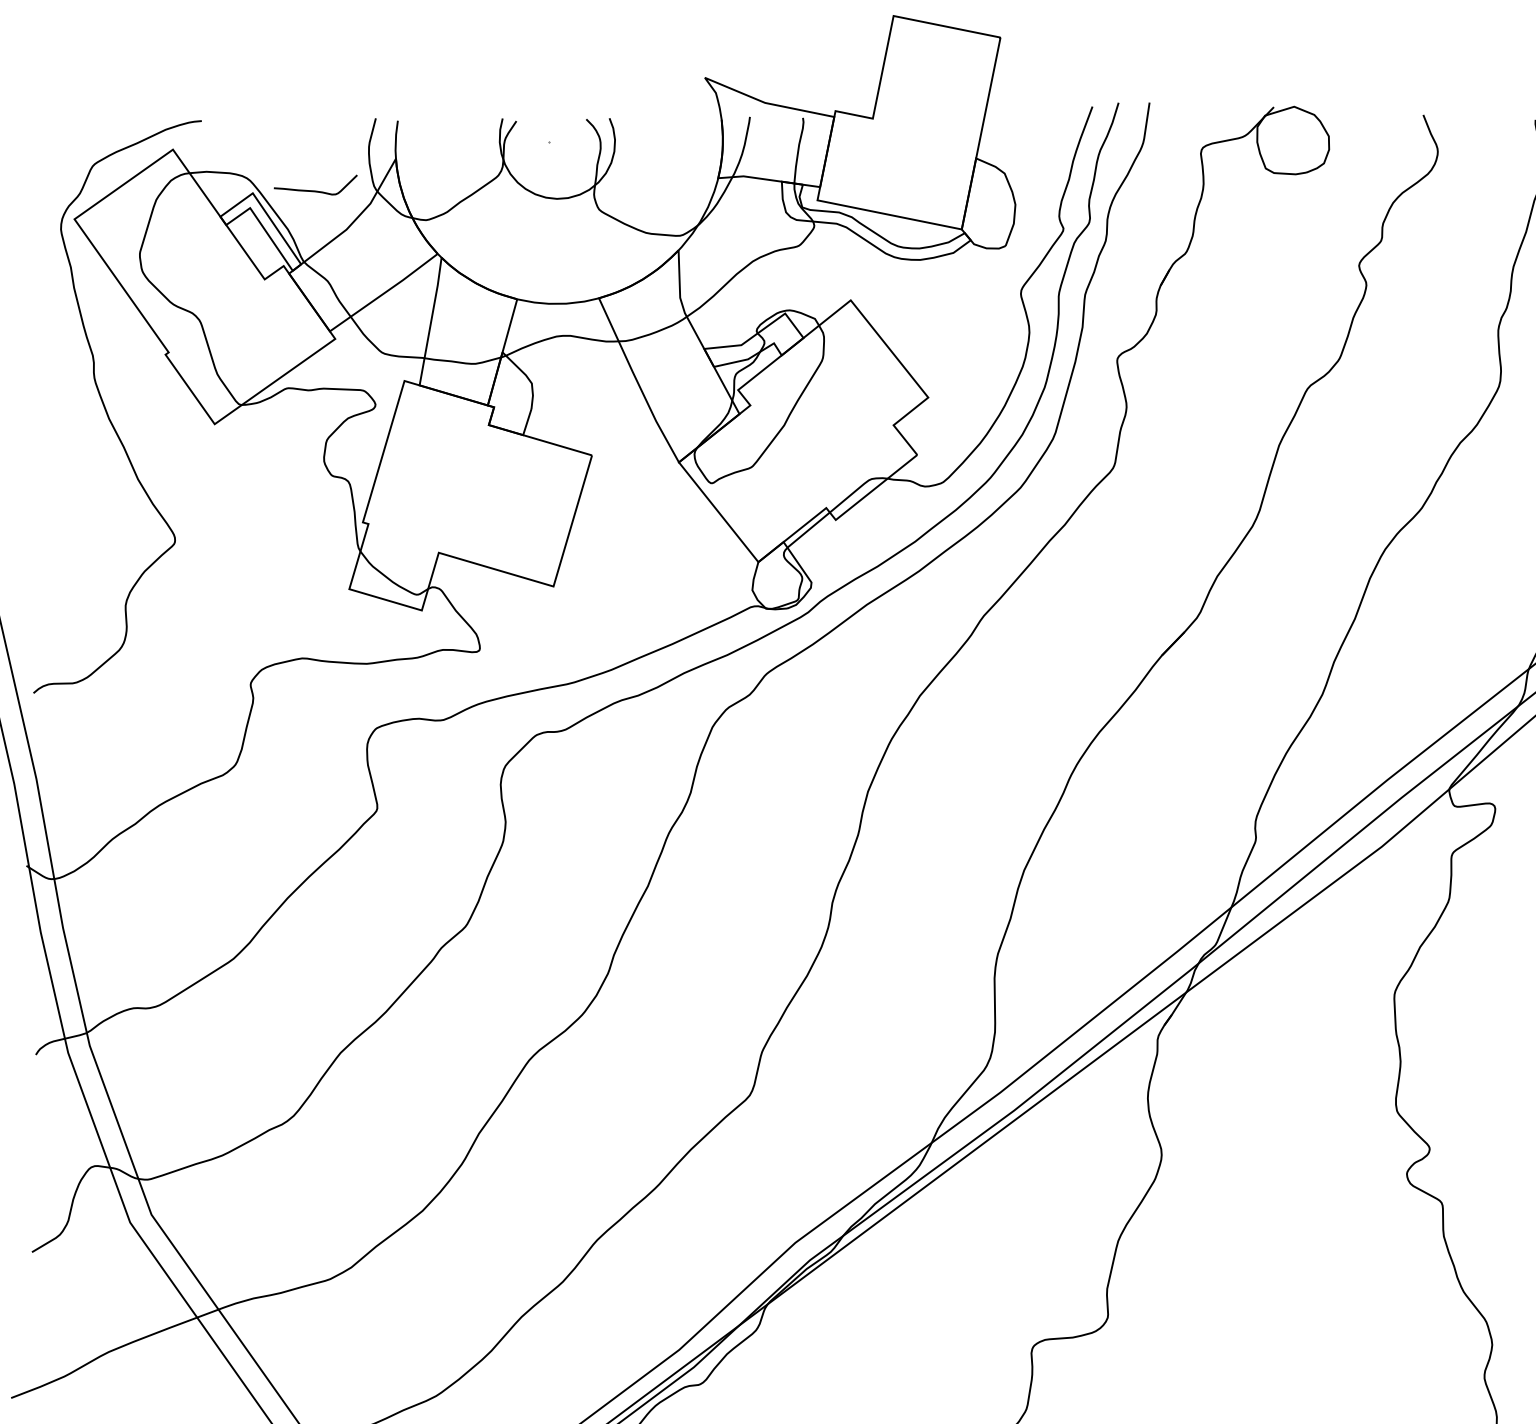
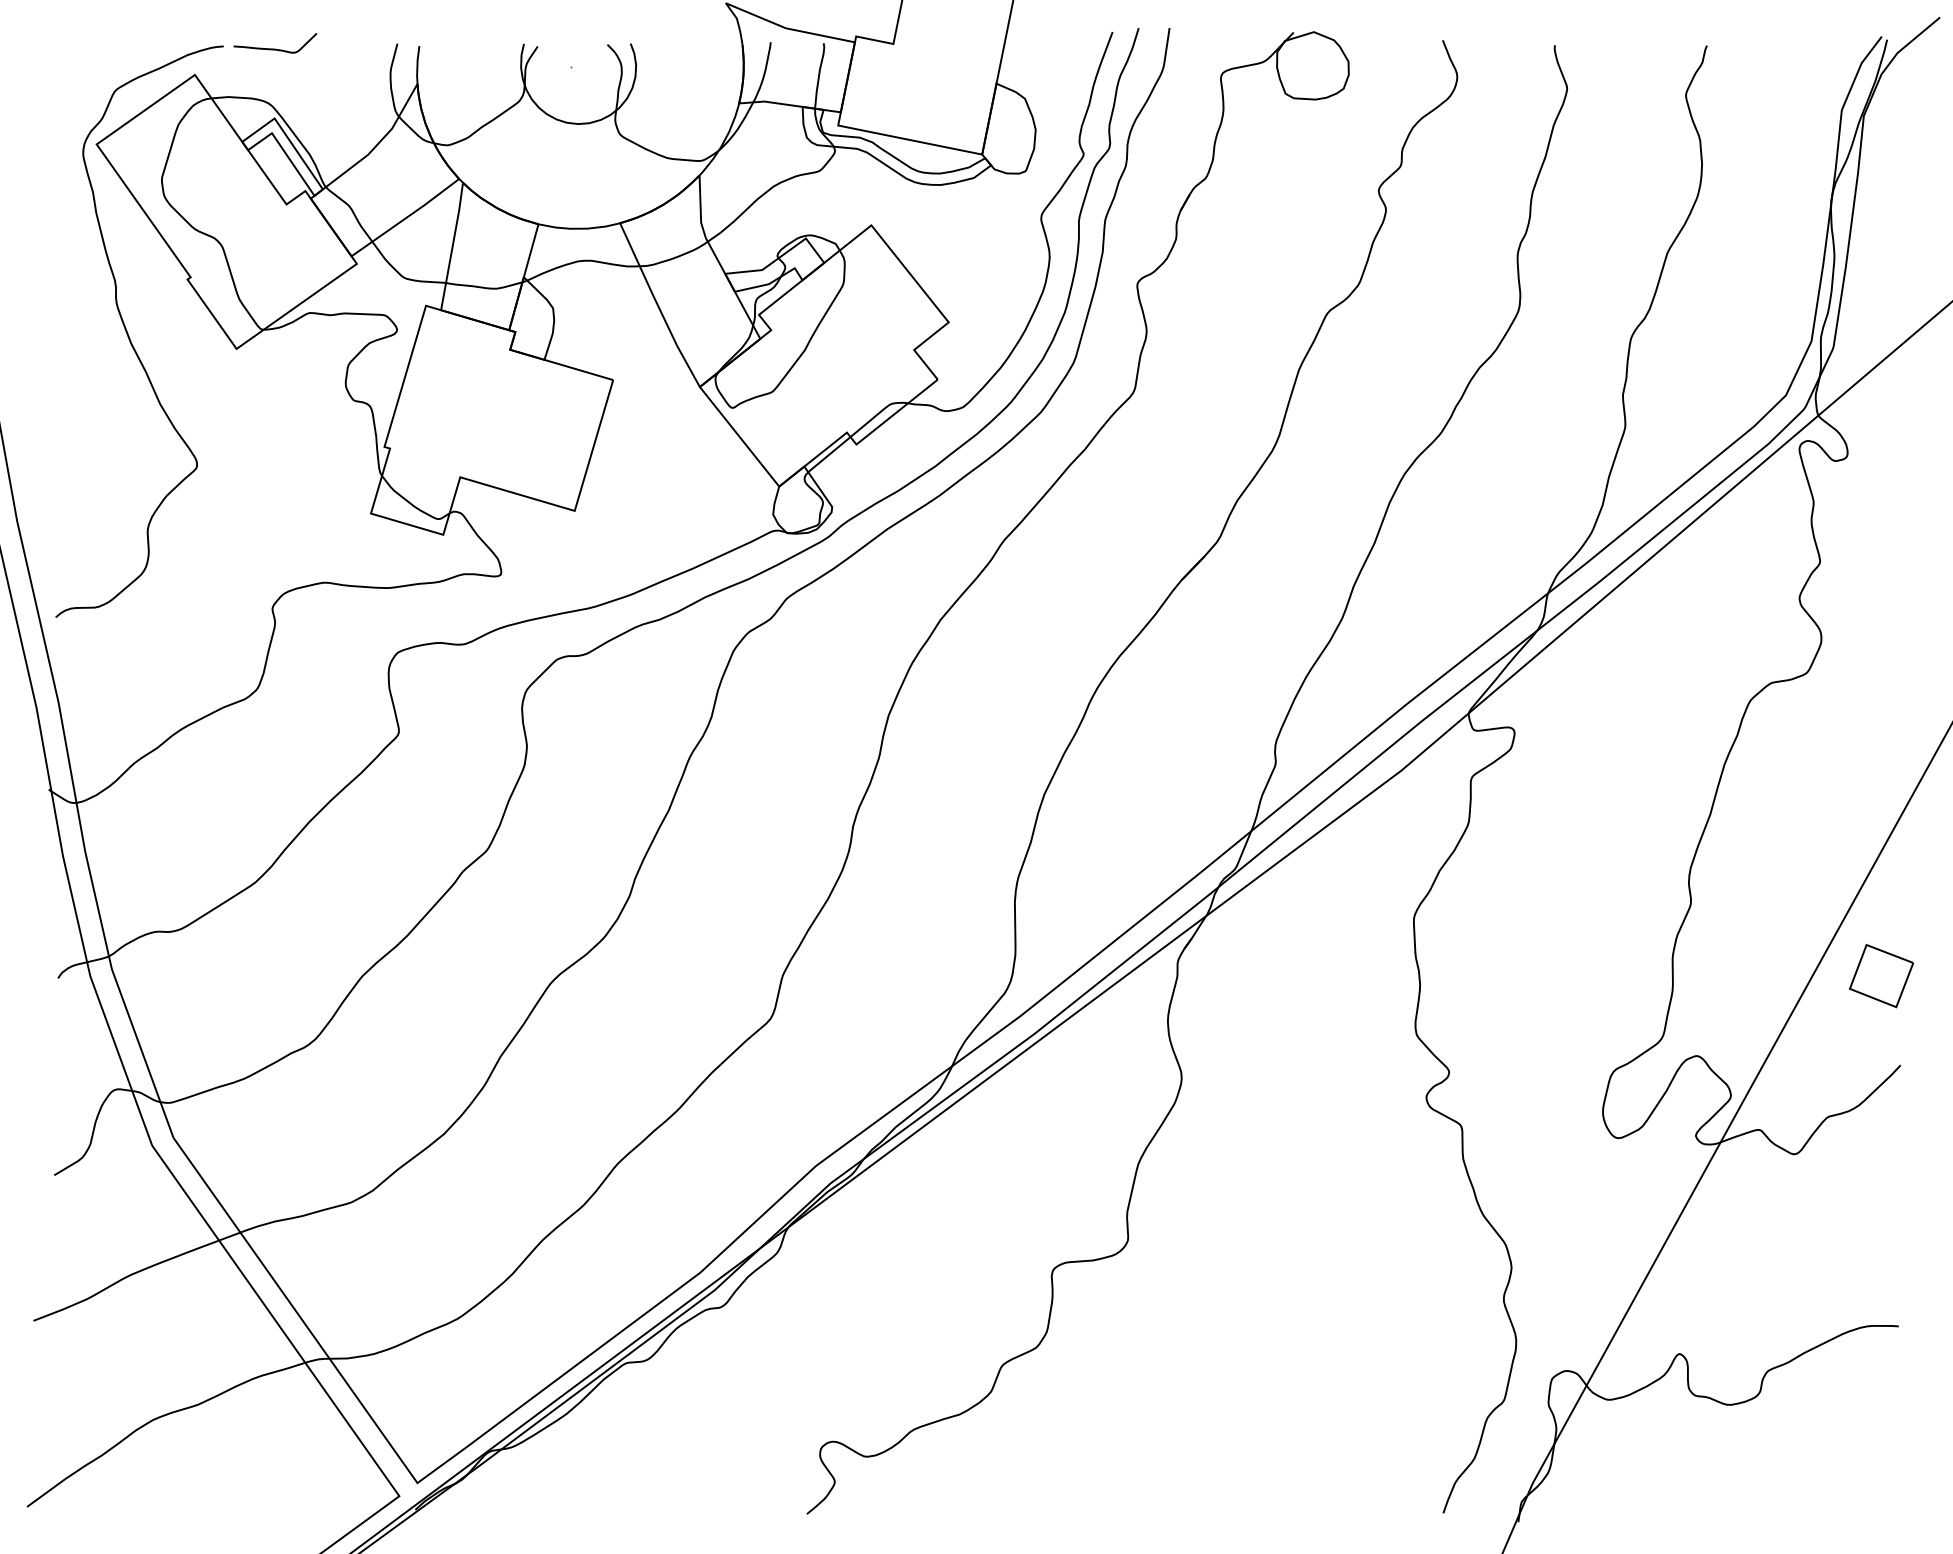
curve: (315, 190) -> (275, 48), moved

